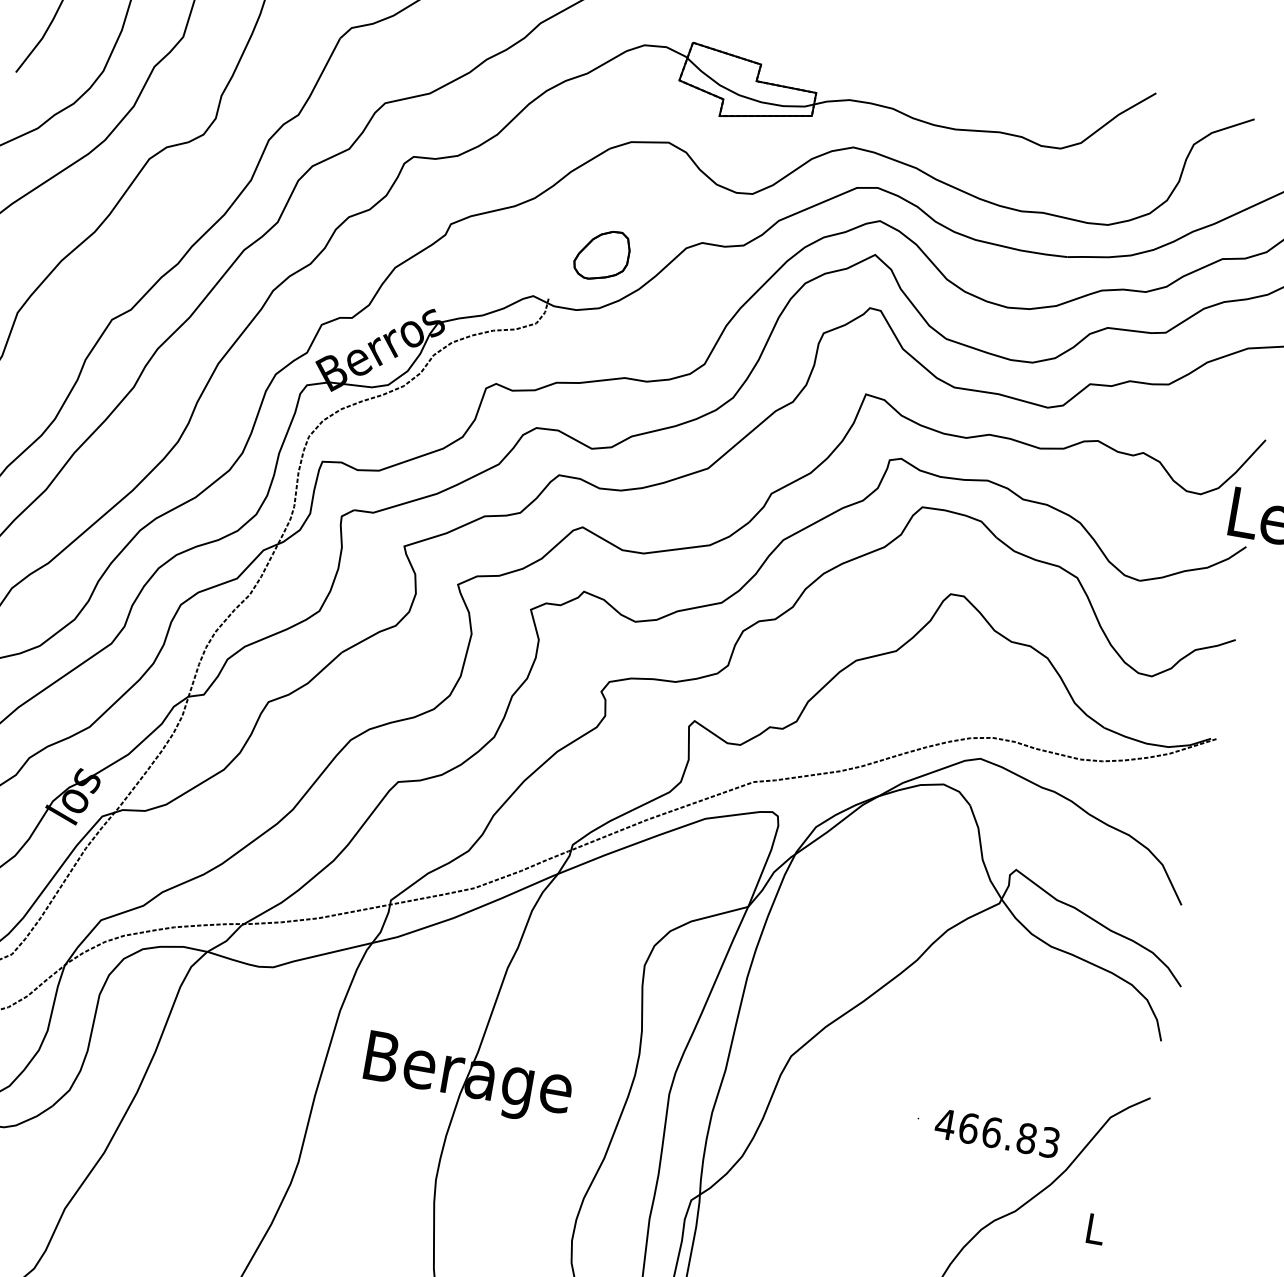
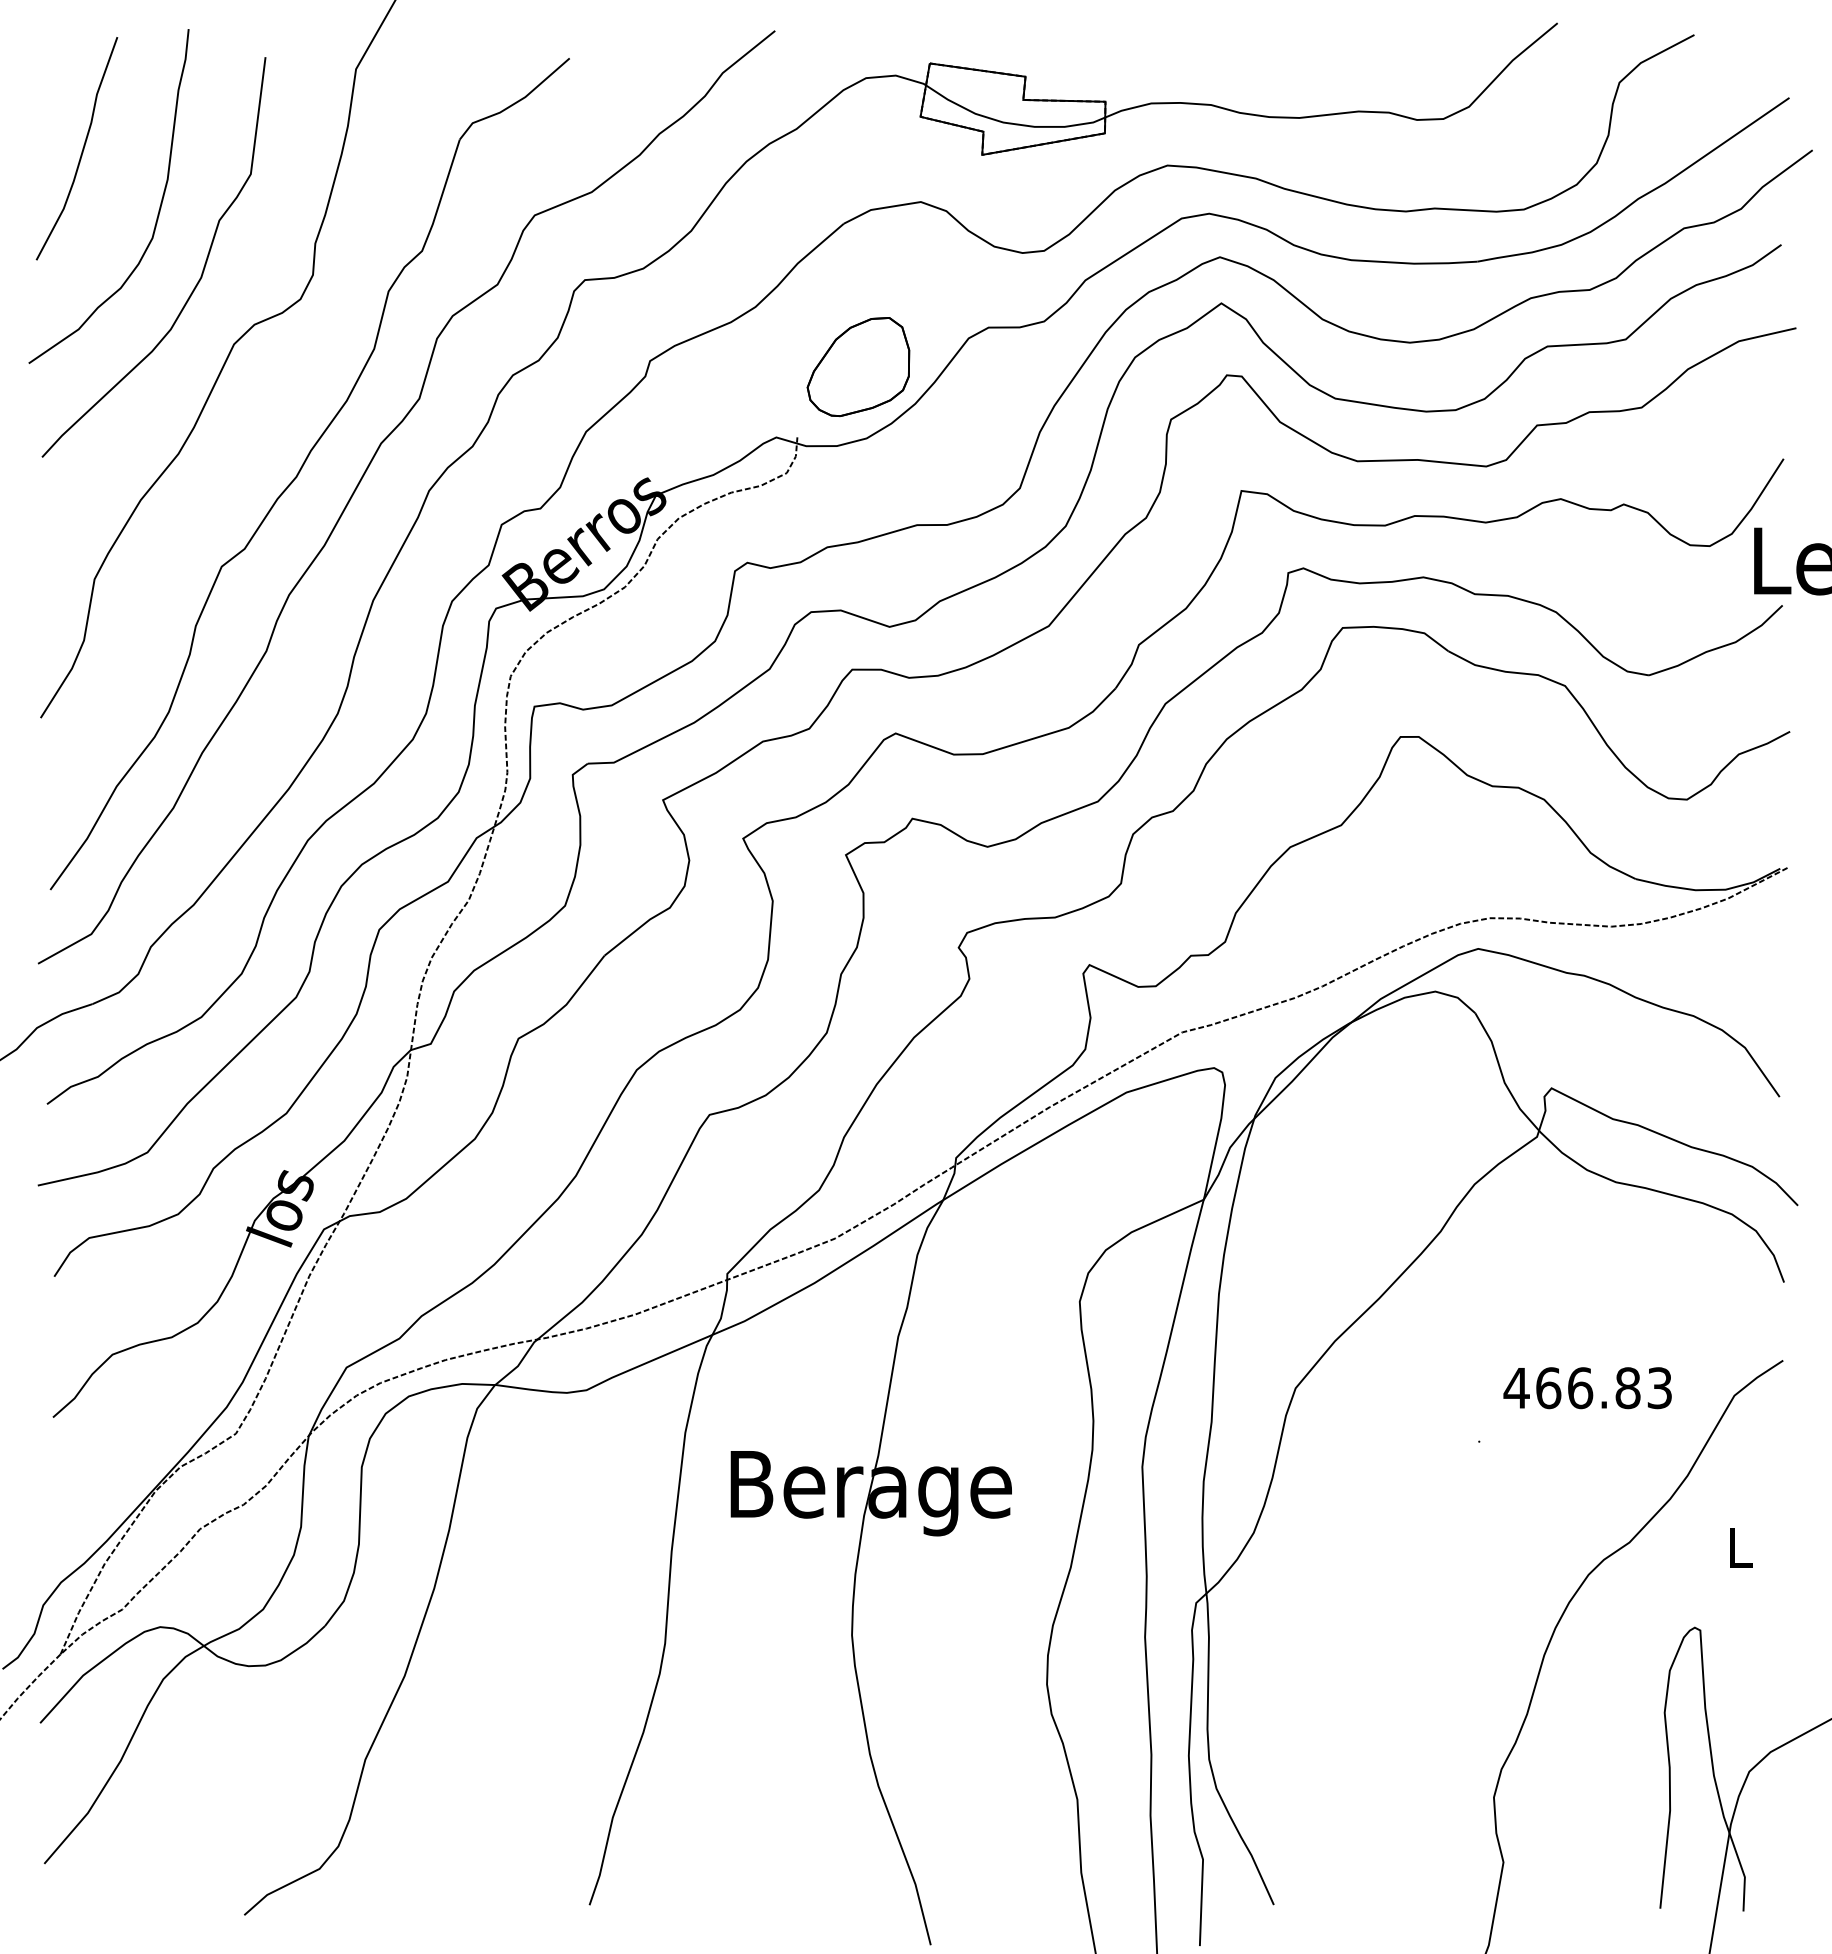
part: (602, 255) -> (858, 367), size x1.43
text: (997, 1133) -> (1587, 1388), moved

